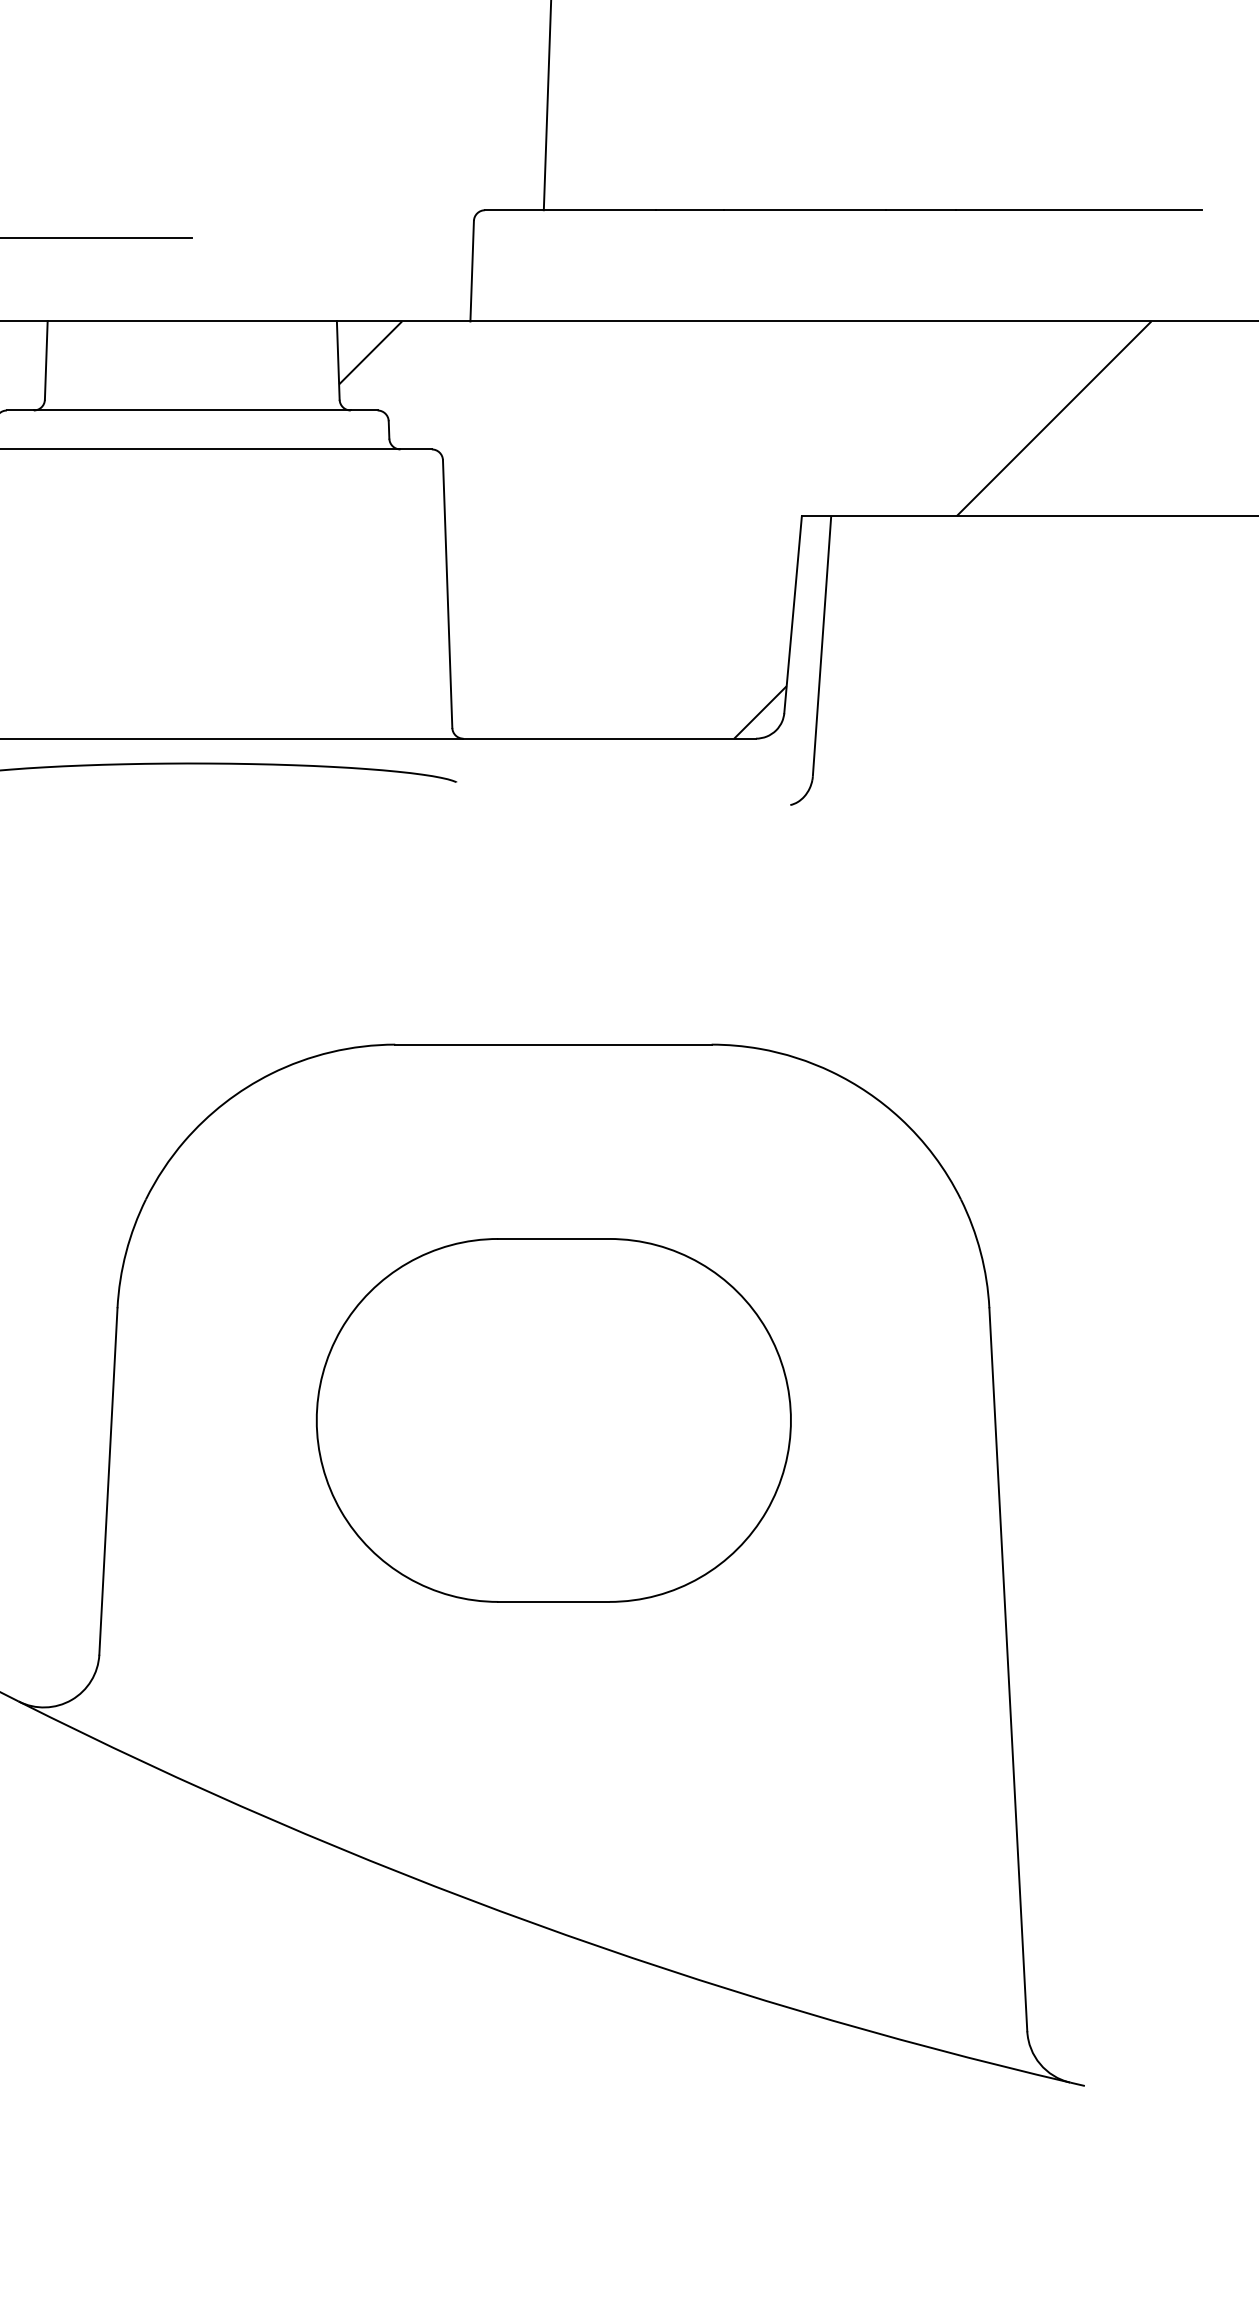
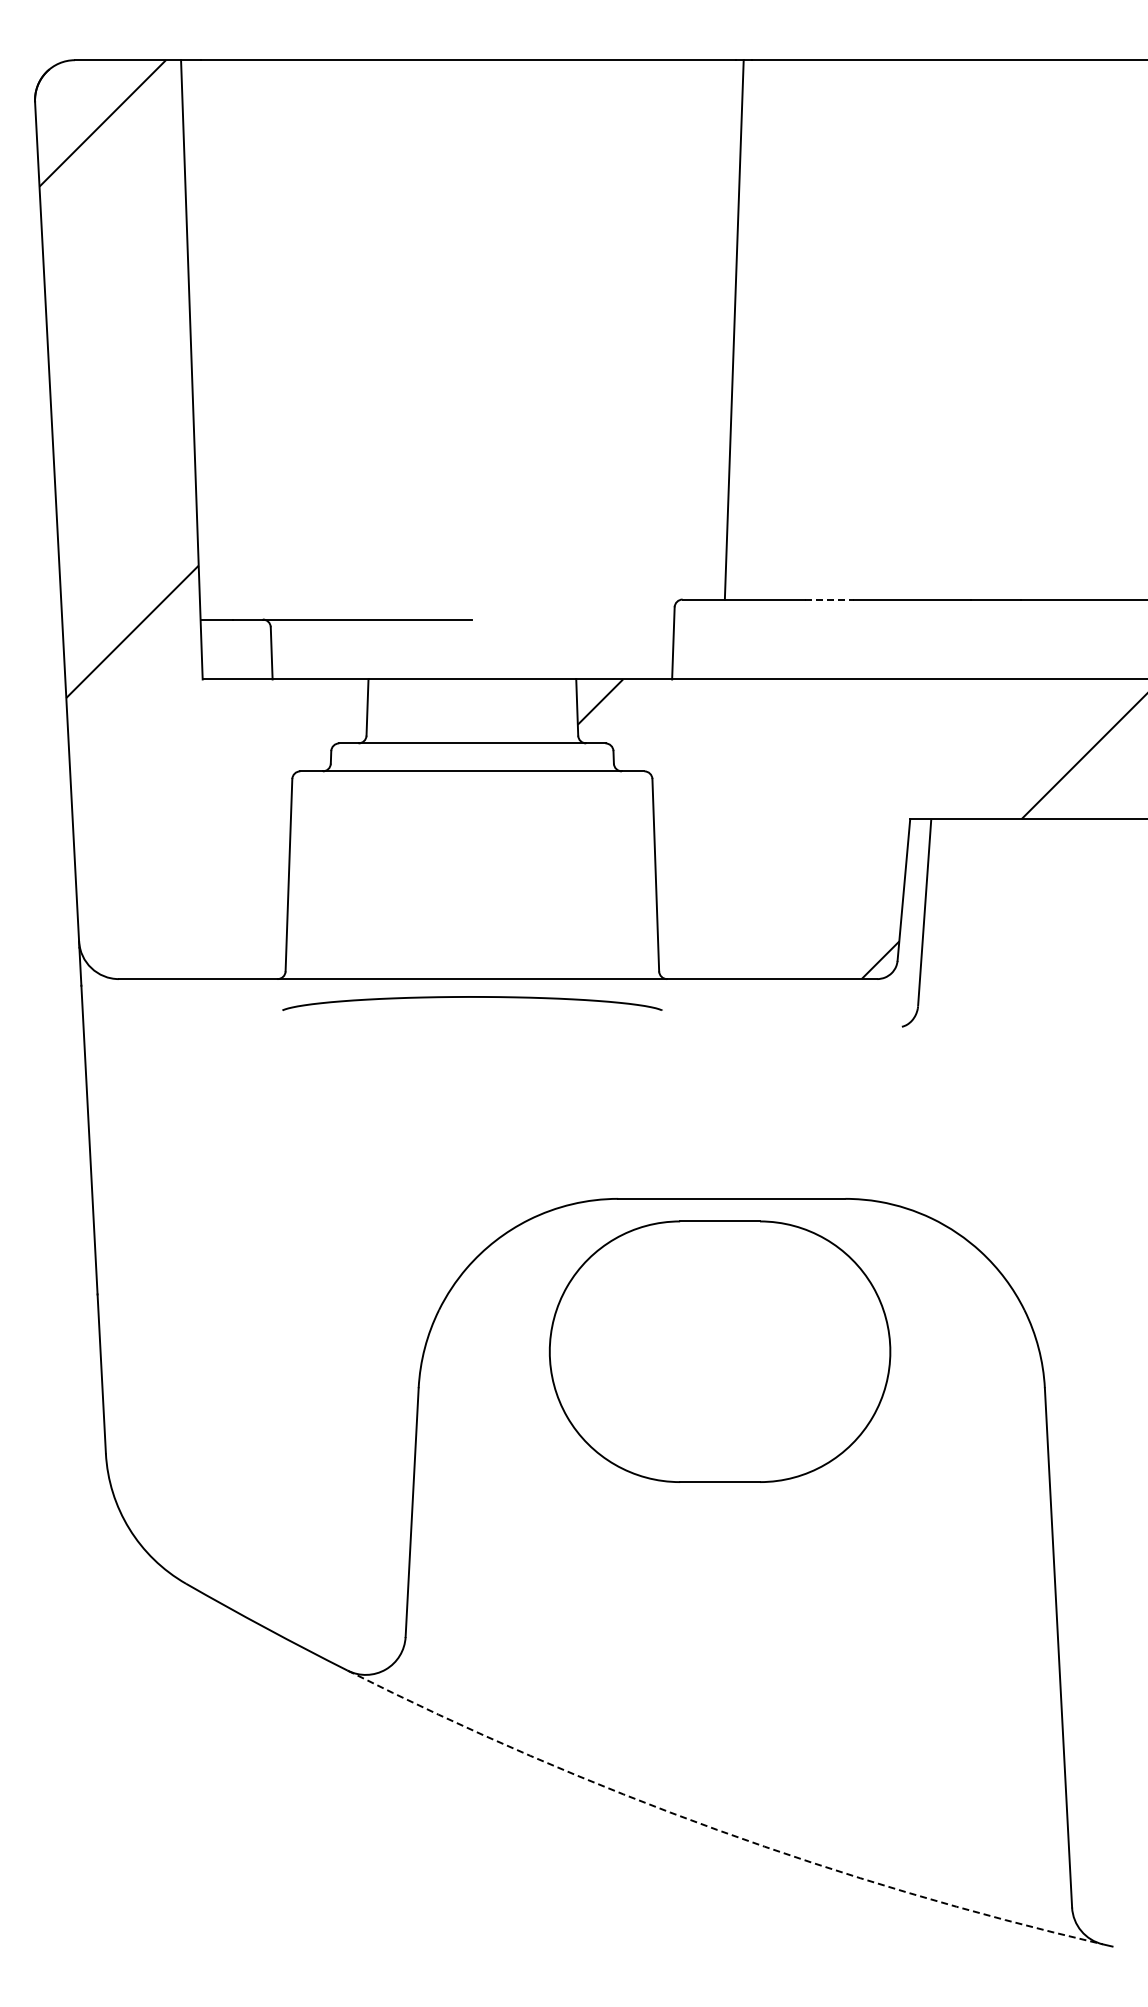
line: (690, 210) -> (830, 599), solid -> dashed
part: (553, 1420) -> (719, 1351), moved
arc: (533, 1922) -> (717, 1829), solid -> dashed

